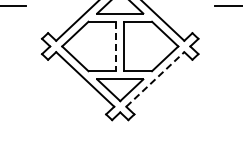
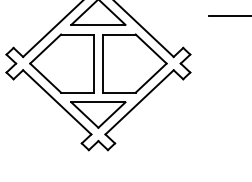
line: (116, 46) -> (94, 63), dashed -> solid
line: (155, 79) -> (139, 102), dashed -> solid

